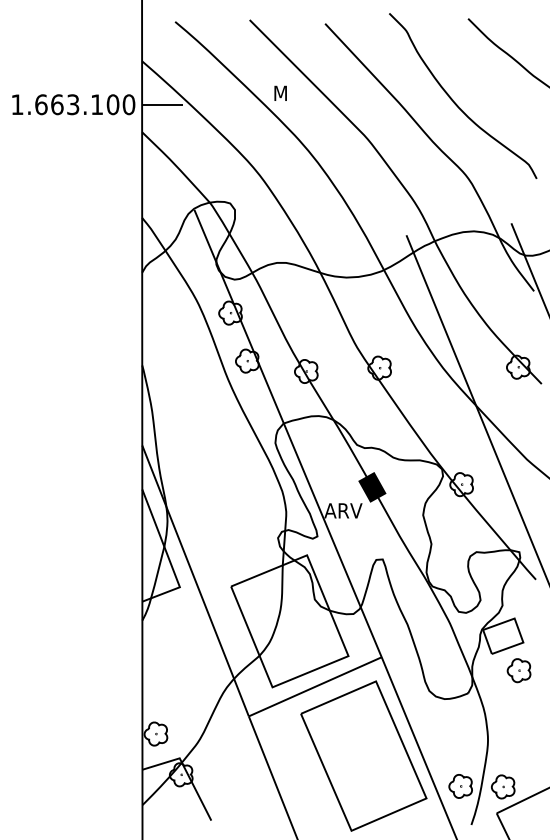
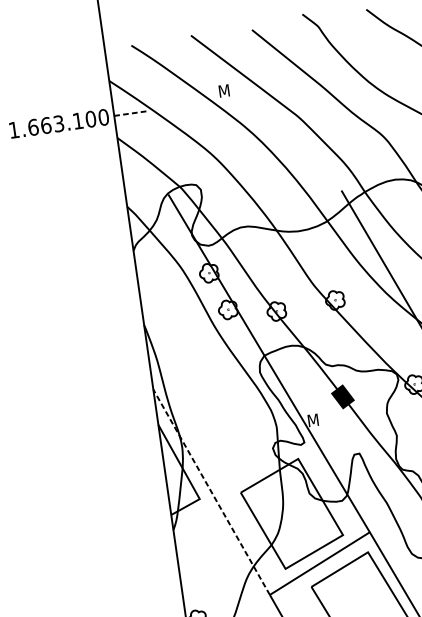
line: (162, 104) -> (130, 113), solid -> dashed
text: (343, 510) -> (322, 418), ARV -> M
line: (195, 580) -> (211, 491), solid -> dashed

